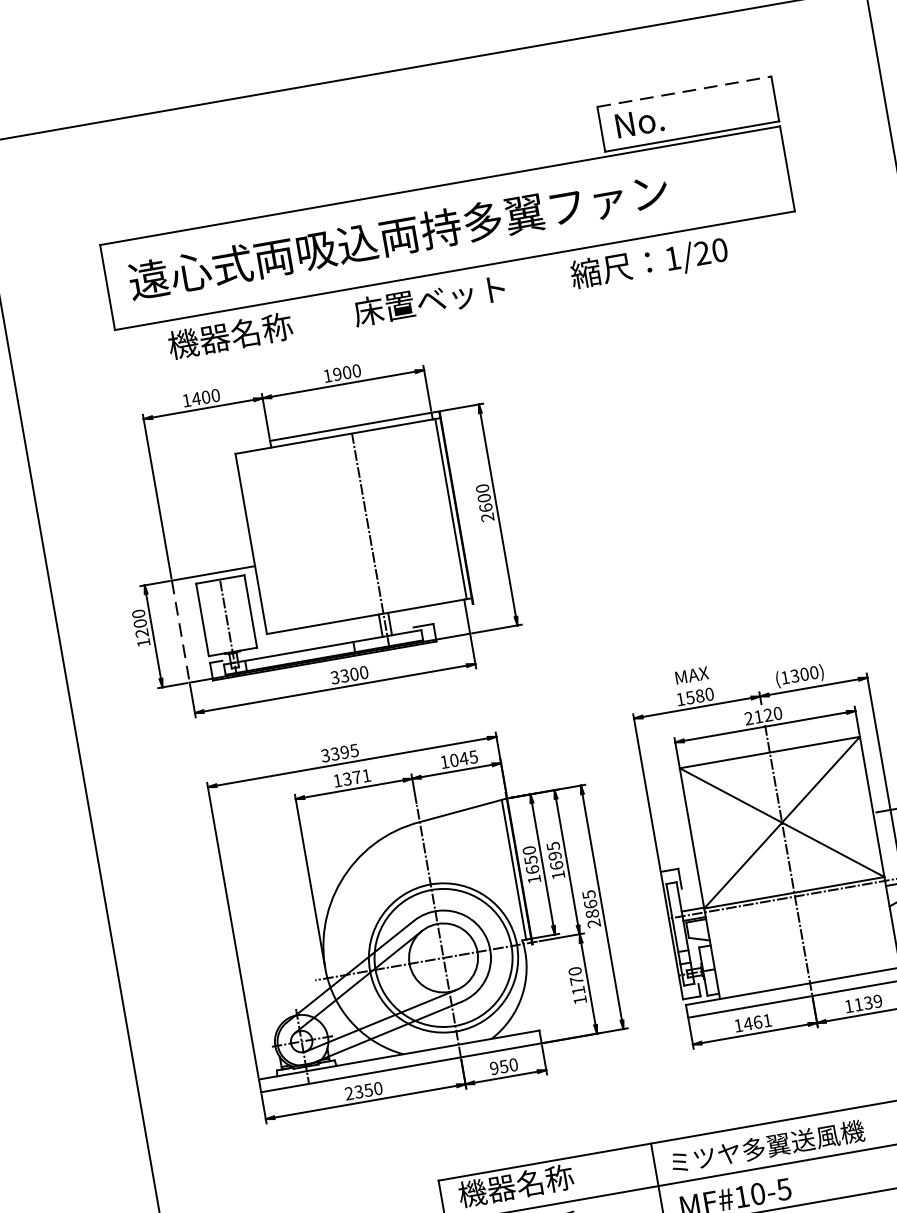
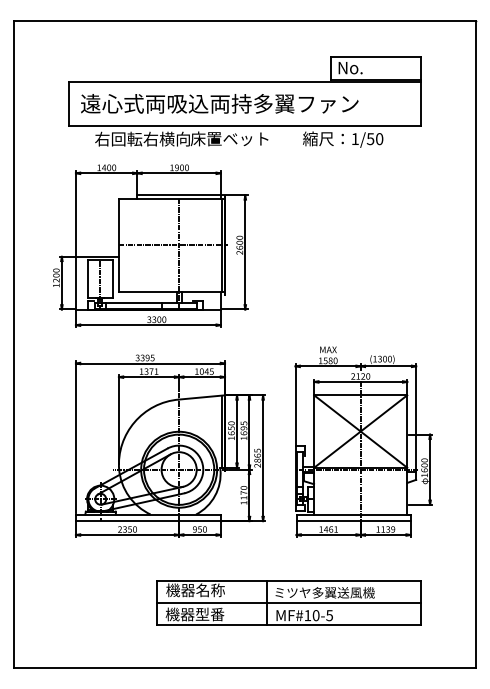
line: (684, 91) -> (375, 56), dashed -> solid
text: (702, 254) -> (370, 139), 1/20 -> 1/50
text: (260, 329) -> (142, 138), 機器名称 -> 右回転右横向
line: (354, 526) -> (172, 245), added
line: (180, 632) -> (75, 283), dashed -> solid

